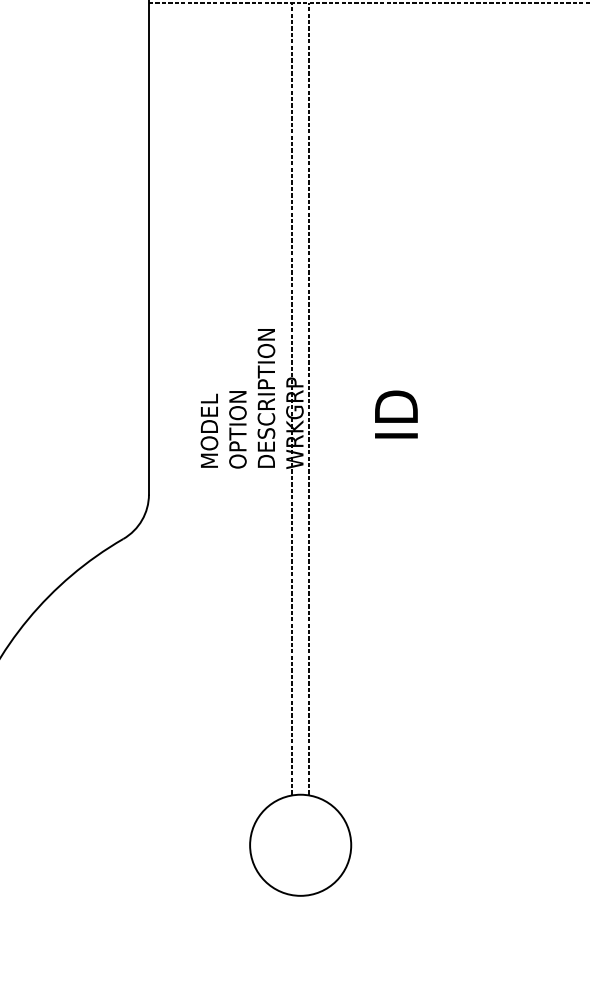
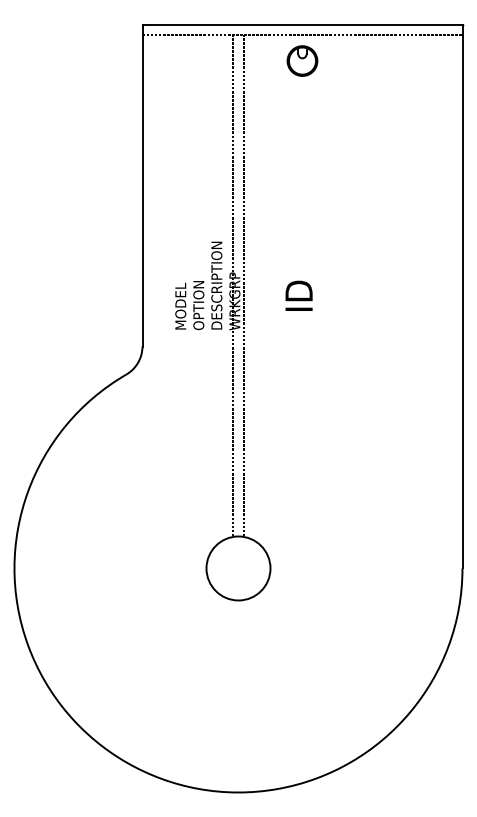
part: (401, 42) -> (302, 60), added

